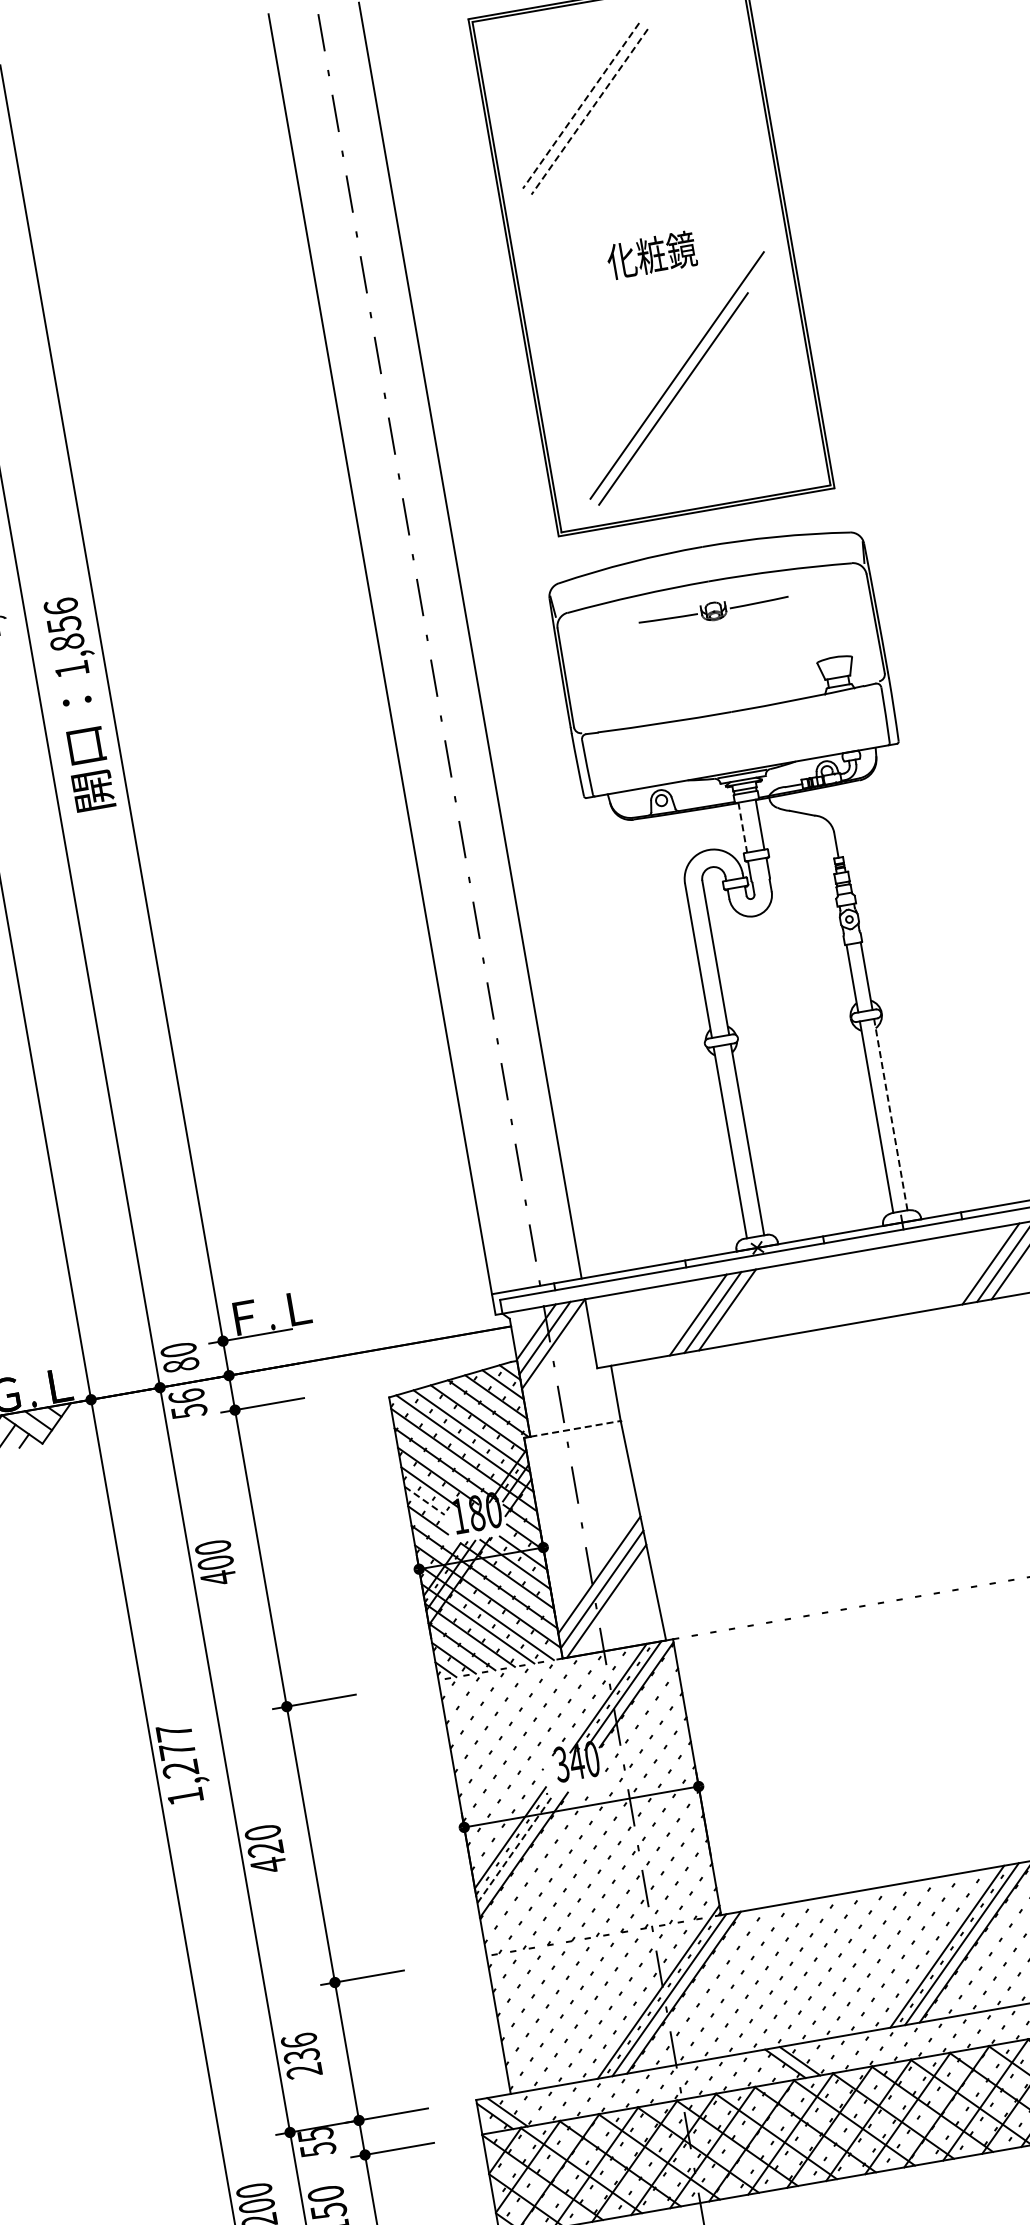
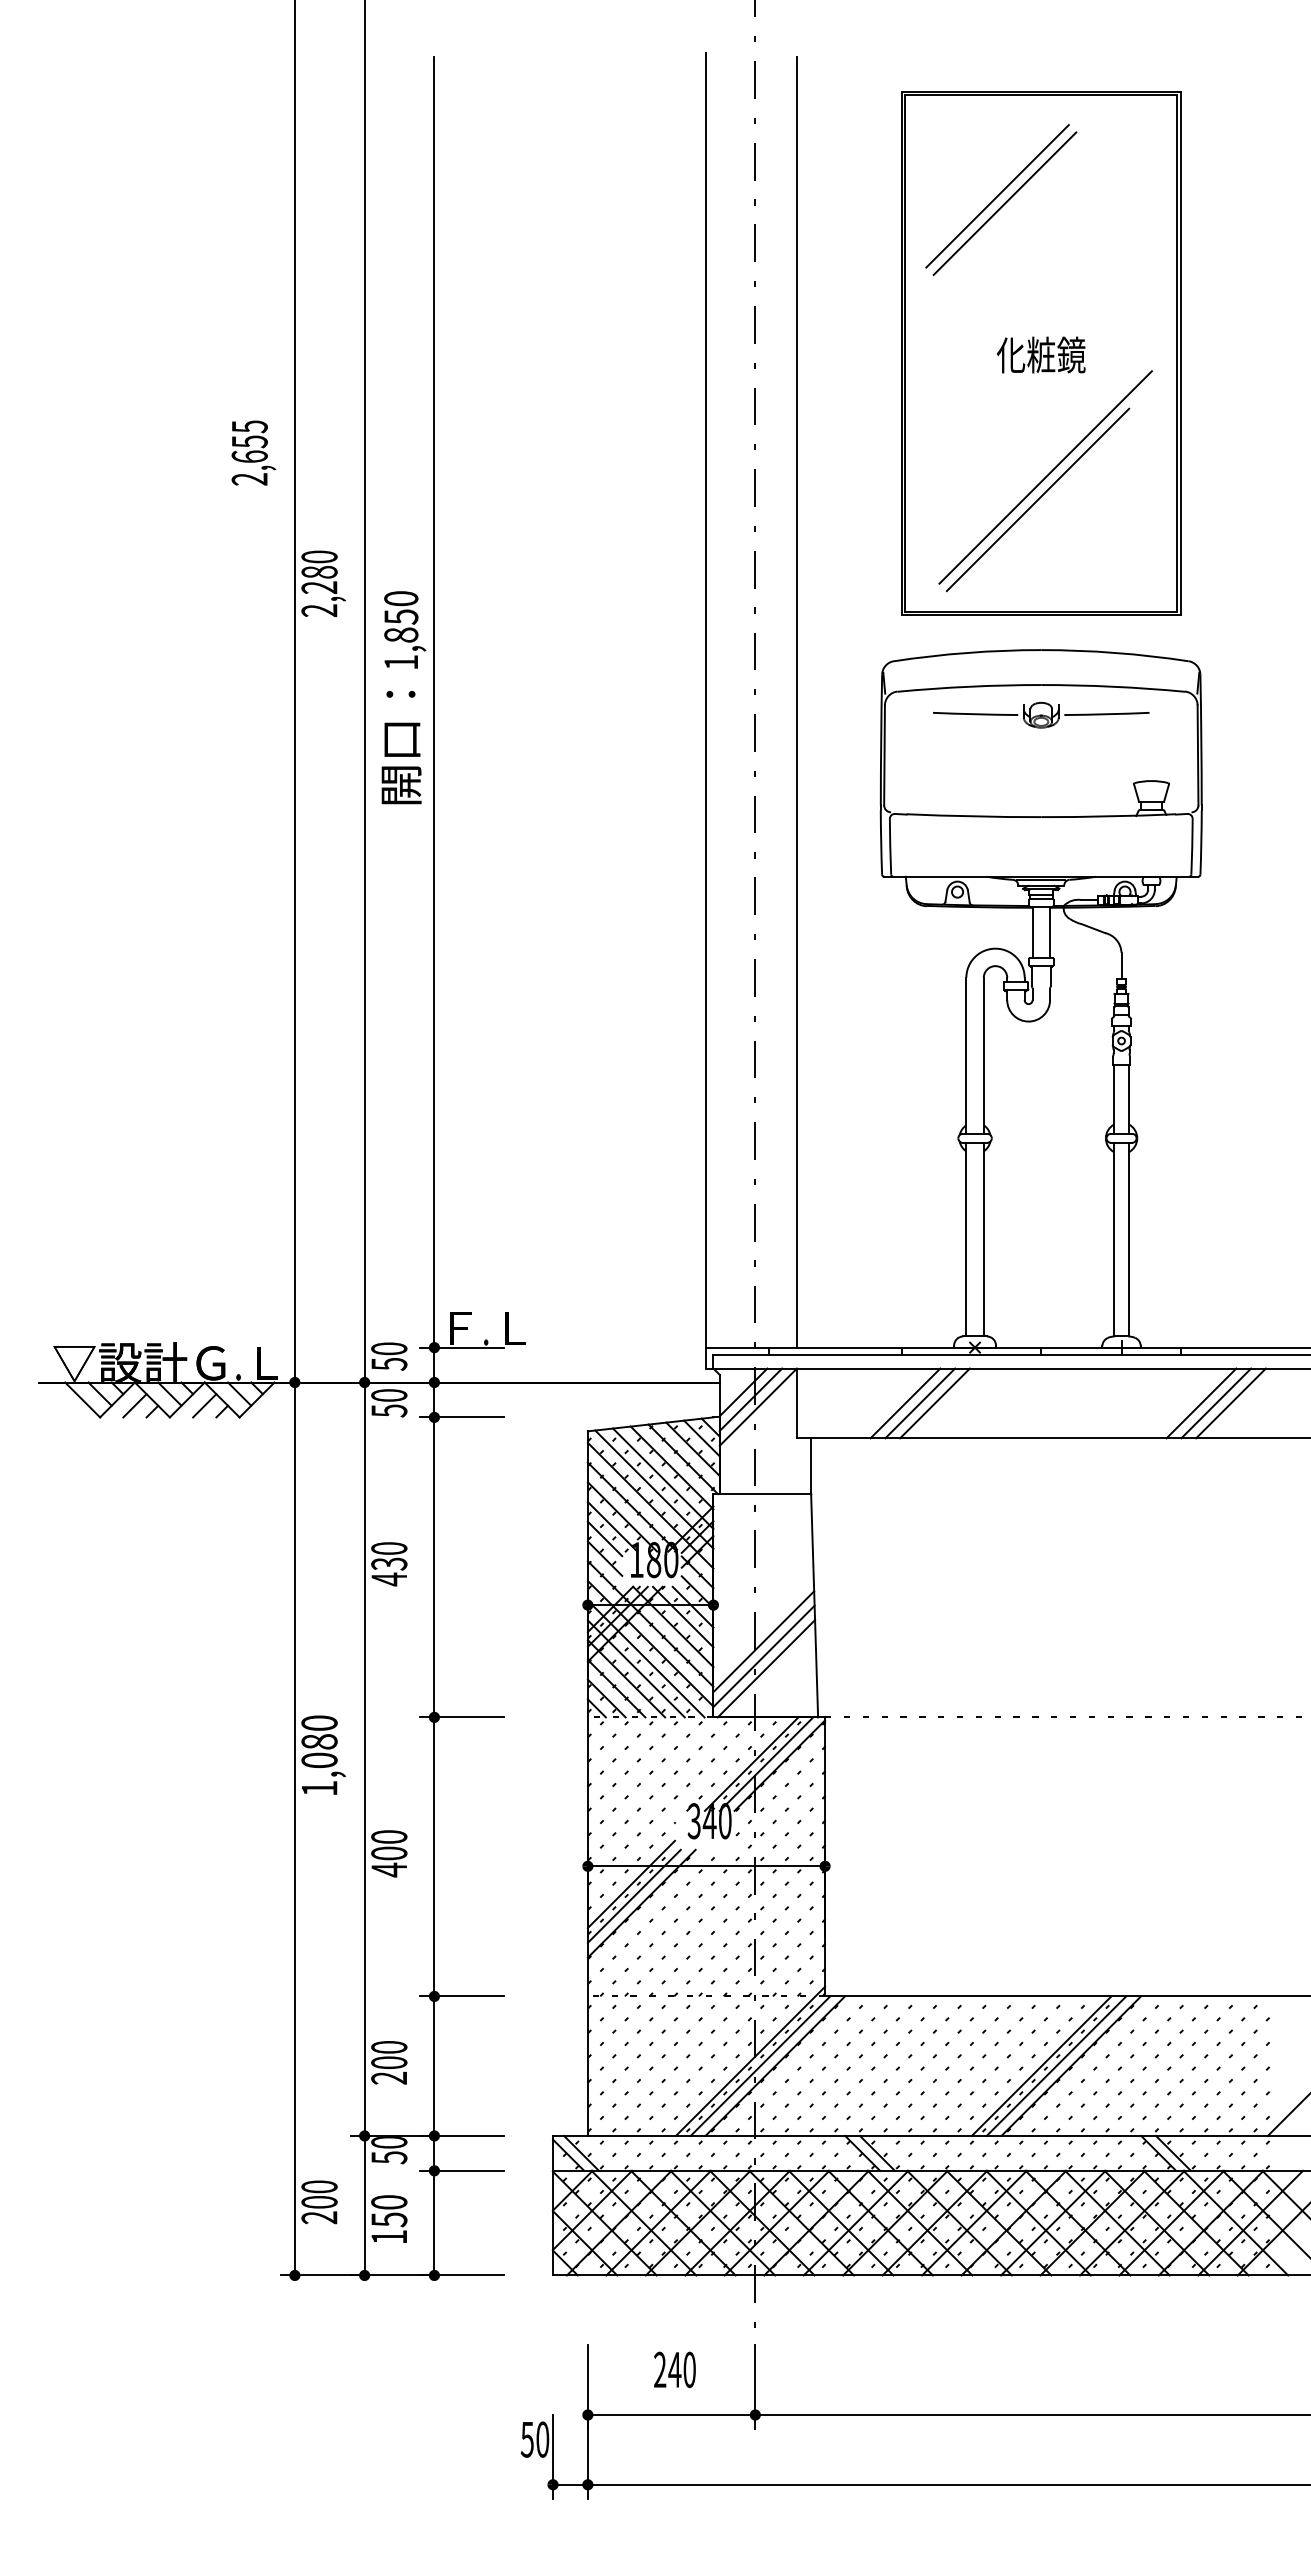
line: (581, 106) -> (997, 196), dashed -> solid
line: (590, 111) -> (1005, 203), dashed -> solid
text: (61, 606) -> (401, 598), 1,856 -> 1,850
part: (714, 611) -> (1041, 715), size x1.43
line: (742, 828) -> (1032, 933), dashed -> solid
line: (890, 1114) -> (1128, 1239), dashed -> solid
text: (181, 1364) -> (389, 1363), 80 -> 50
text: (186, 1396) -> (389, 1395), 56 -> 50
line: (575, 1429) -> (765, 1494), dashed -> solid
line: (425, 1501) -> (605, 1539), dashed -> solid
text: (215, 1562) -> (389, 1563), 400 -> 430
text: (177, 1750) -> (319, 1741), 1,277 -> 1,080
text: (265, 1848) -> (389, 1853), 420 -> 400
line: (515, 1849) -> (634, 1896), dashed -> solid
text: (300, 2047) -> (389, 2054), 236 -> 200
text: (315, 2134) -> (389, 2142), 55 -> 50

